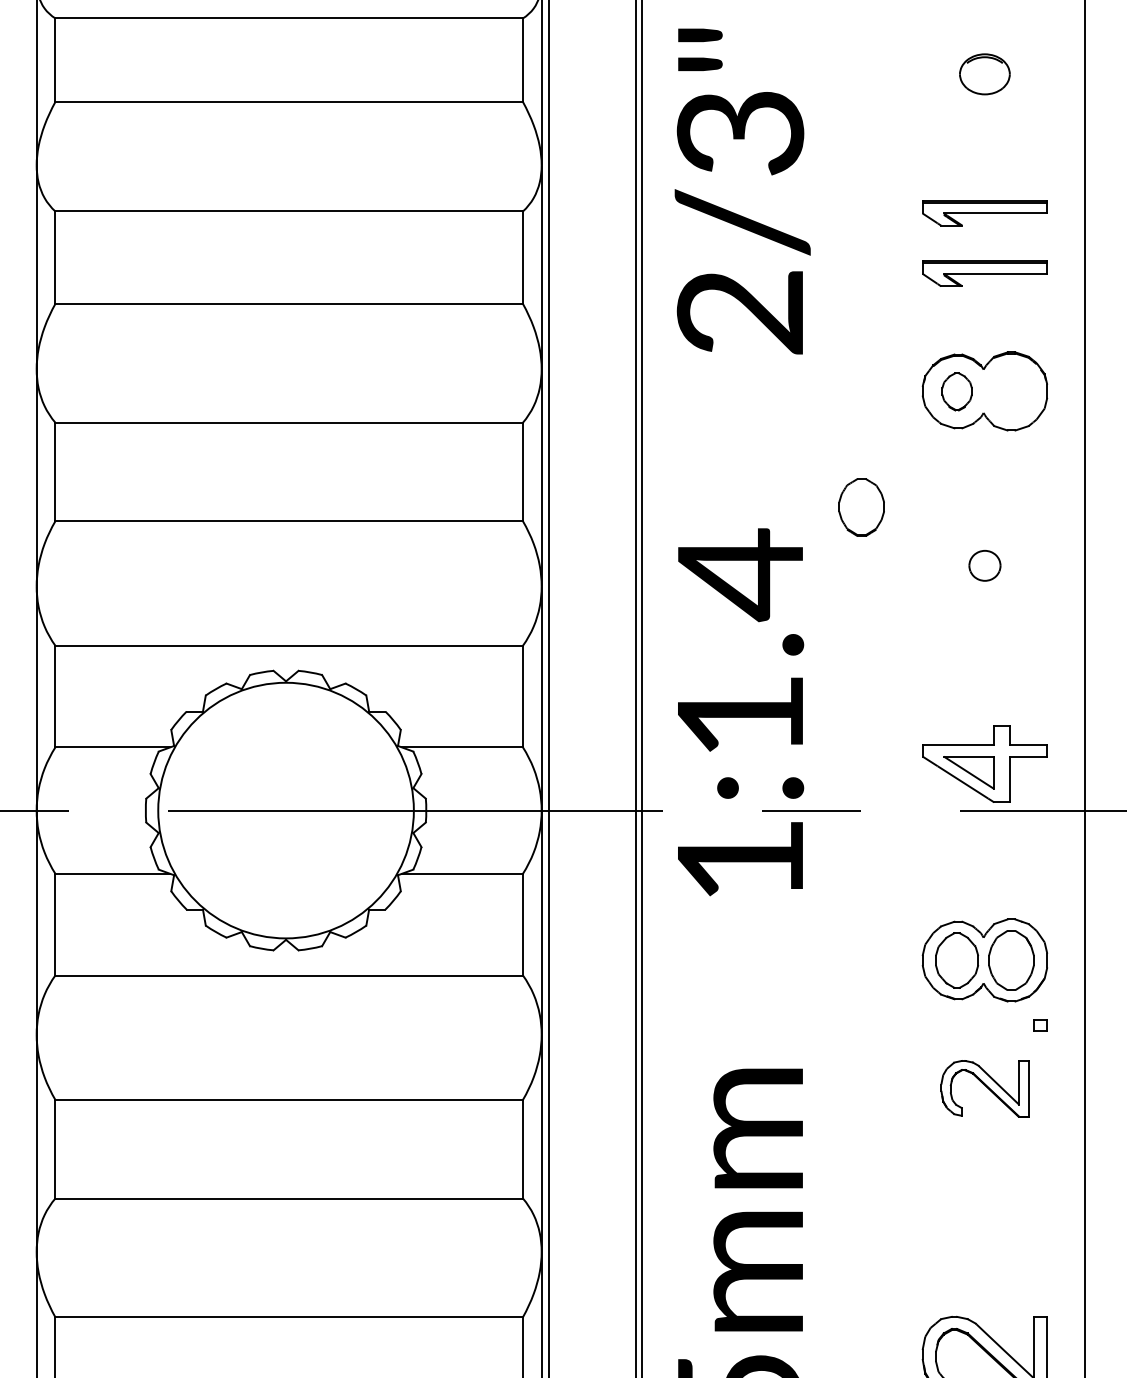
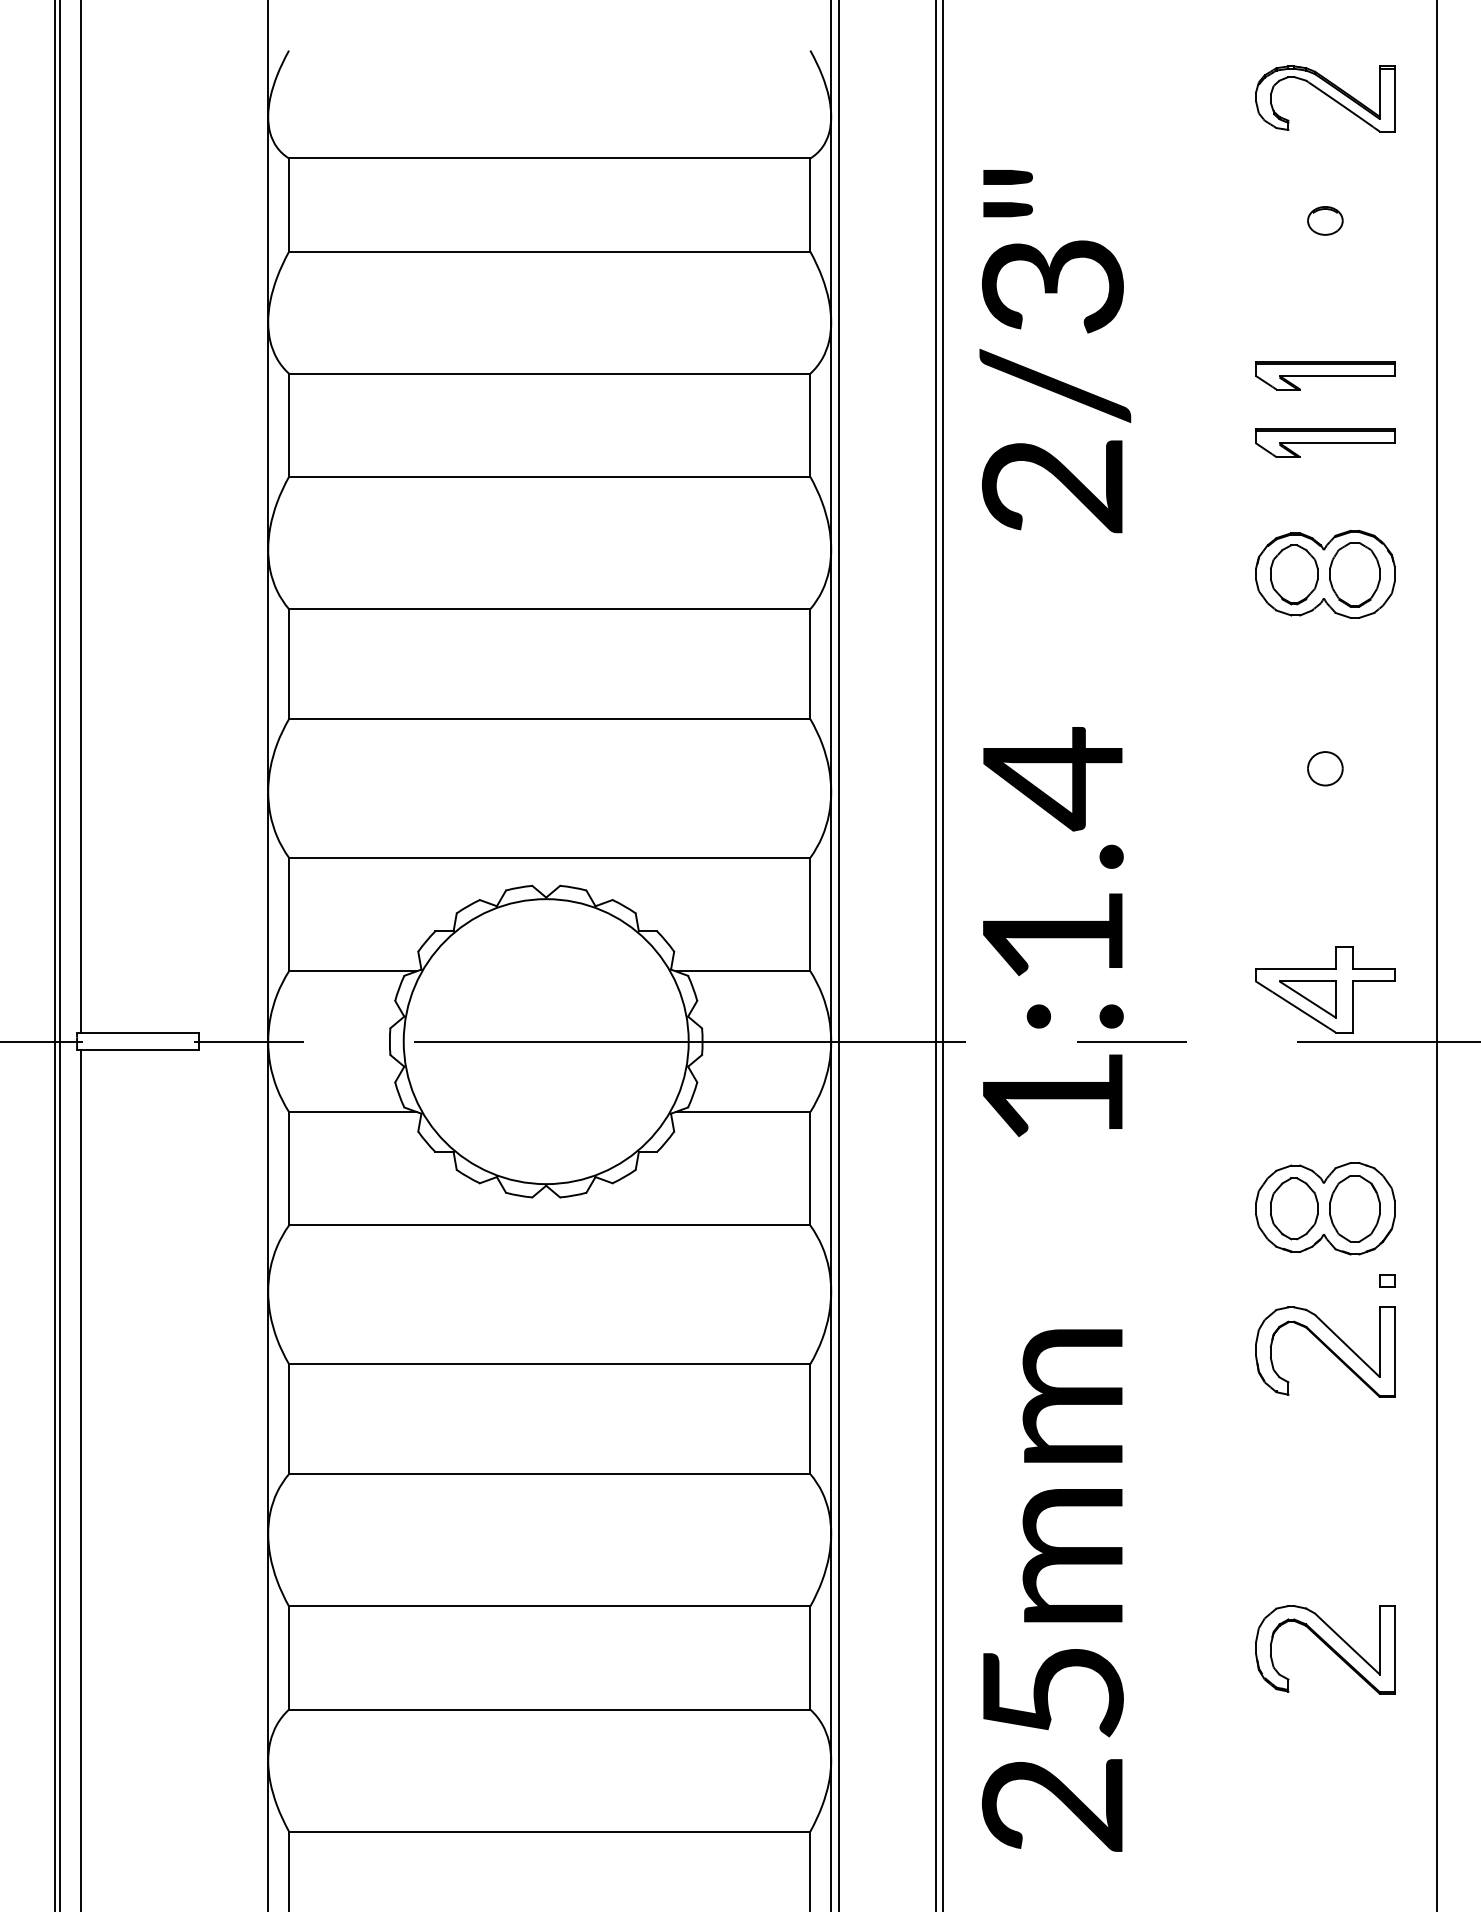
part: (985, 74) -> (1325, 220), size x0.62
part: (957, 391) -> (1294, 574), size x1.43
part: (861, 507) -> (1354, 574), moved
part: (985, 1088) -> (1325, 1351), size x1.43

